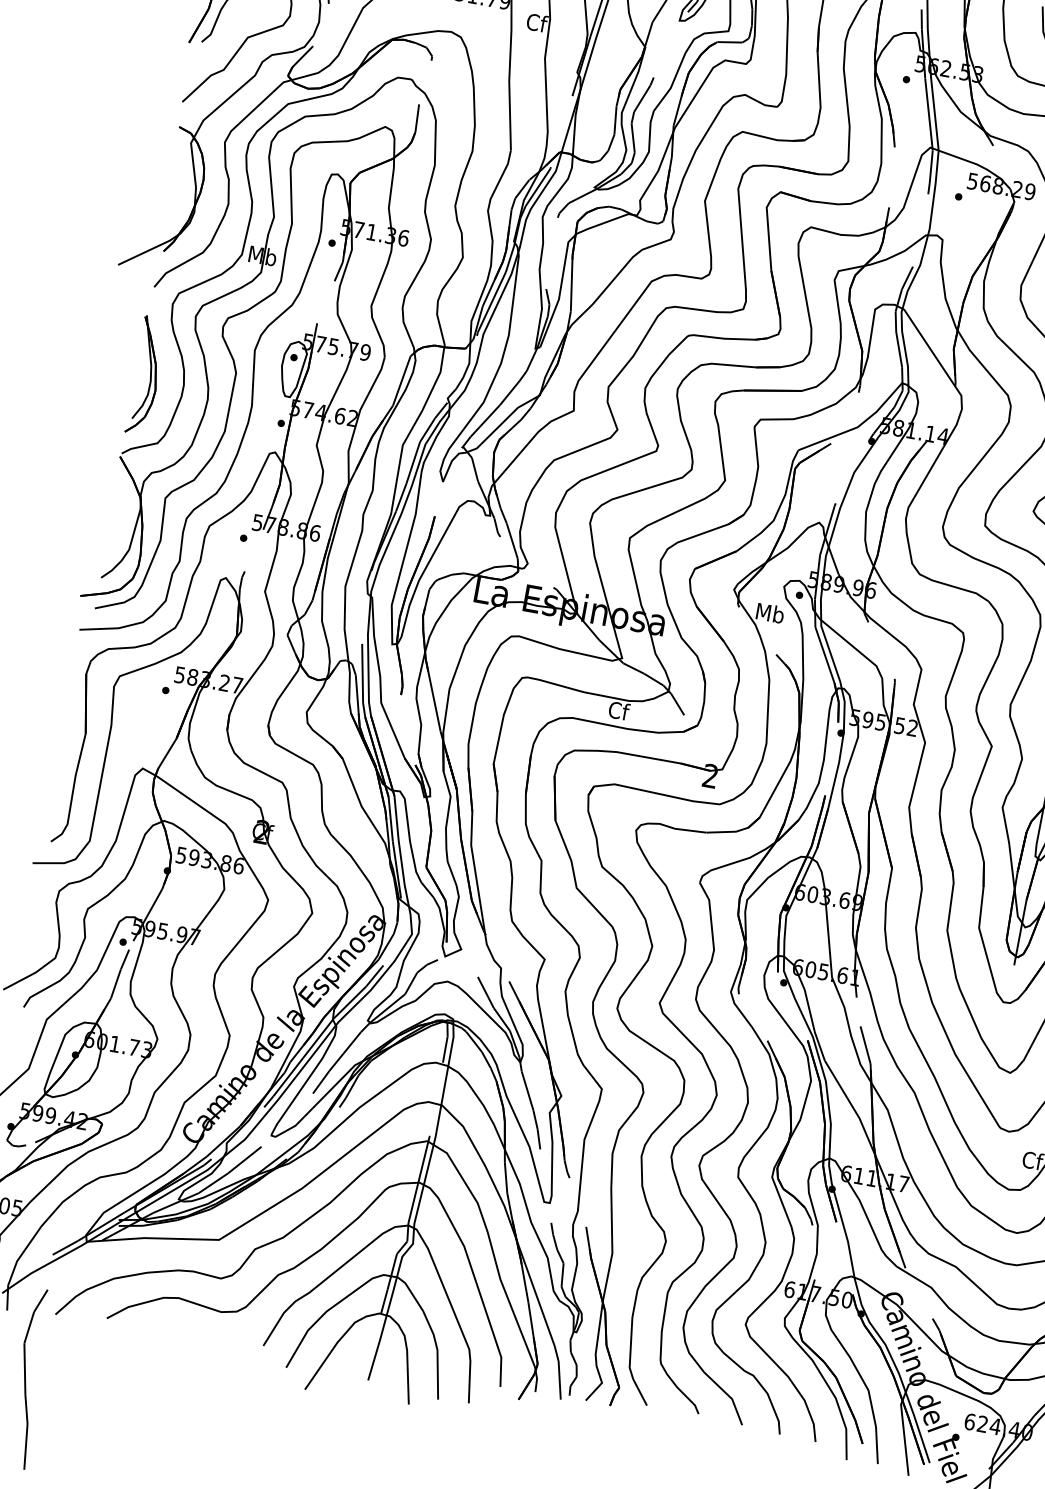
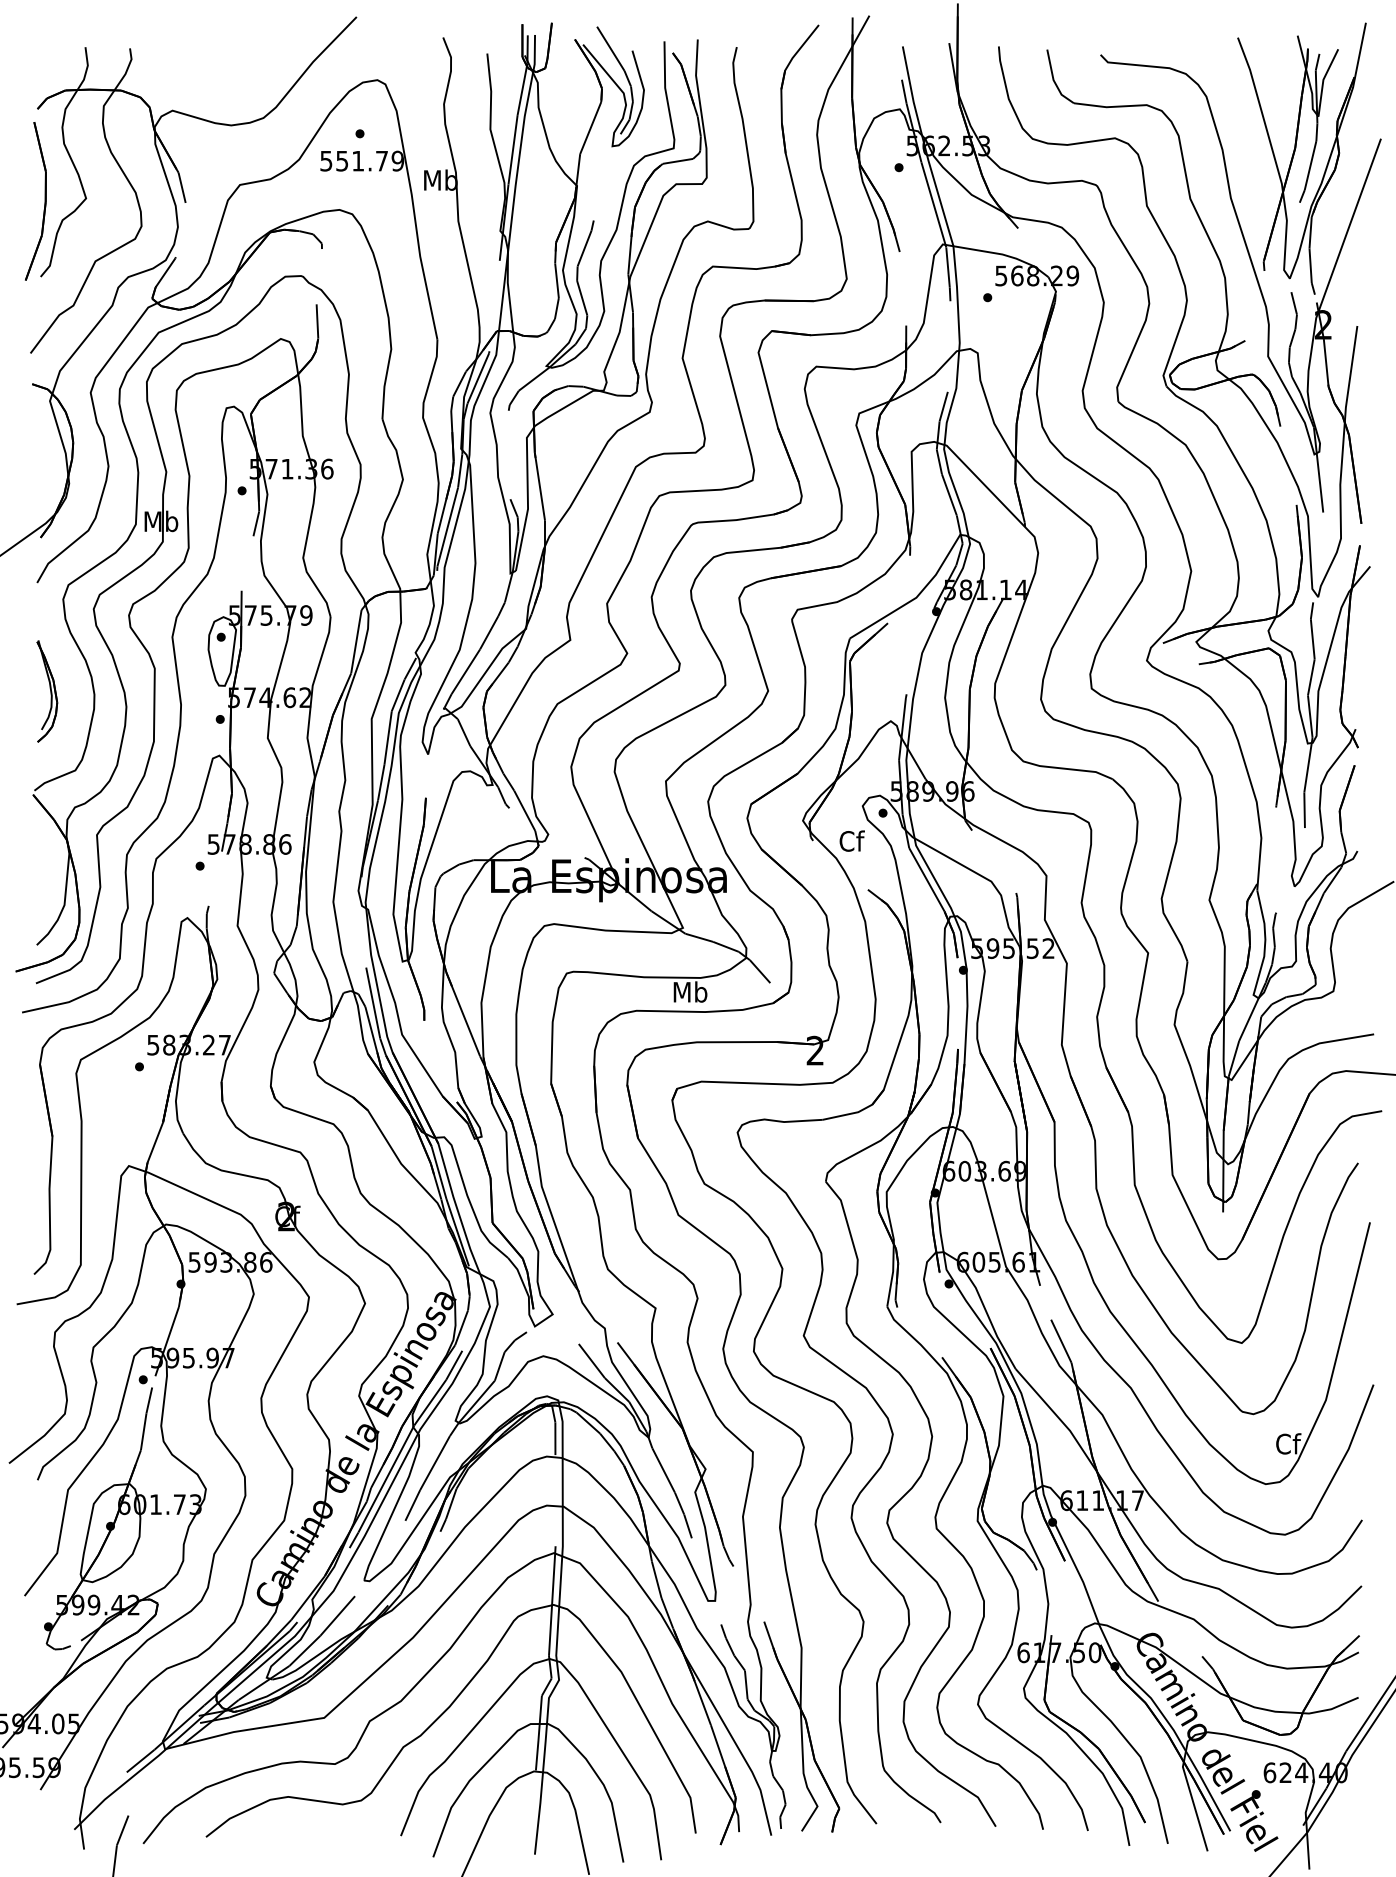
text: (536, 22) -> (440, 179), Cf -> Mb
part: (146, 375) -> (47, 691), size x0.7
text: (770, 612) -> (851, 840), Mb -> Cf
text: (618, 710) -> (690, 991), Cf -> Mb

